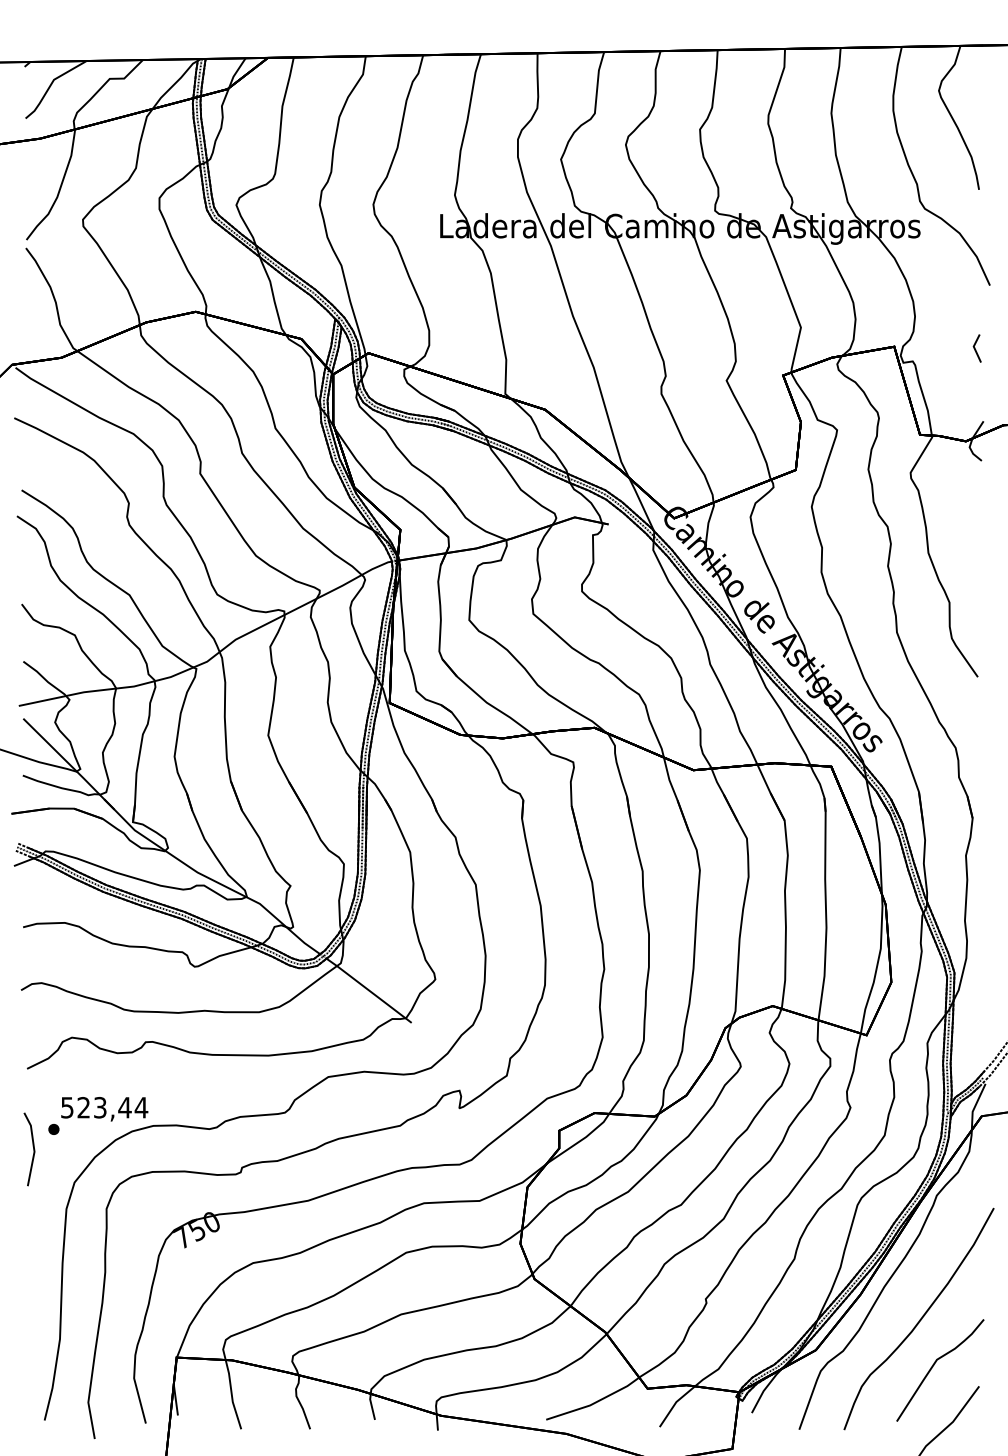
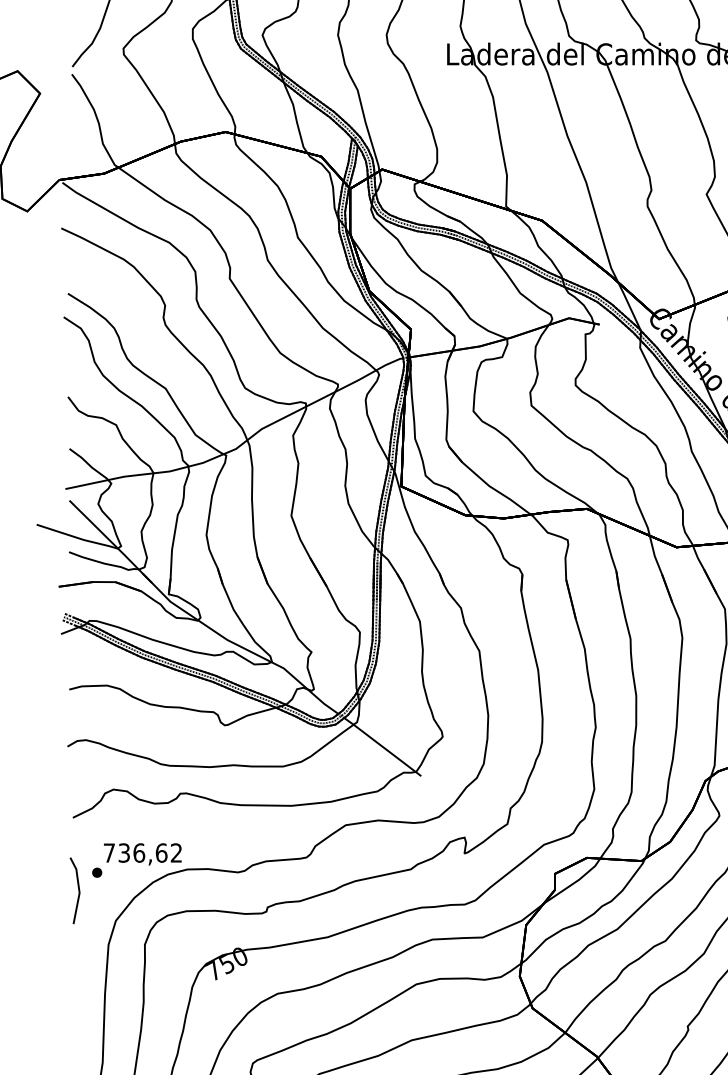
text: (104, 1107) -> (143, 852), 523,44 -> 736,62

